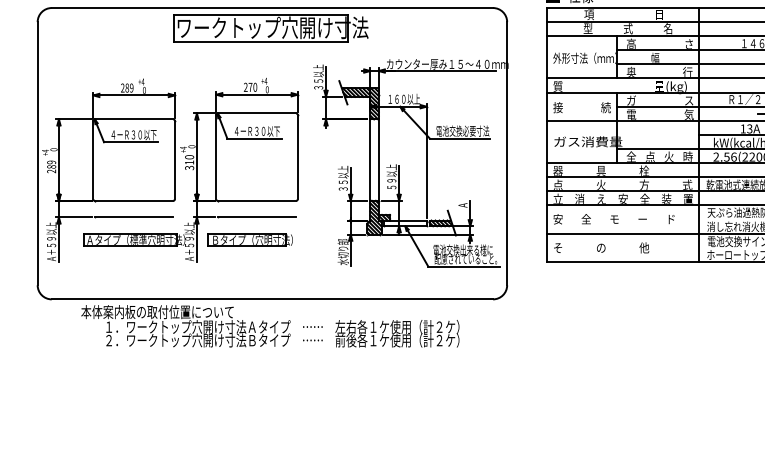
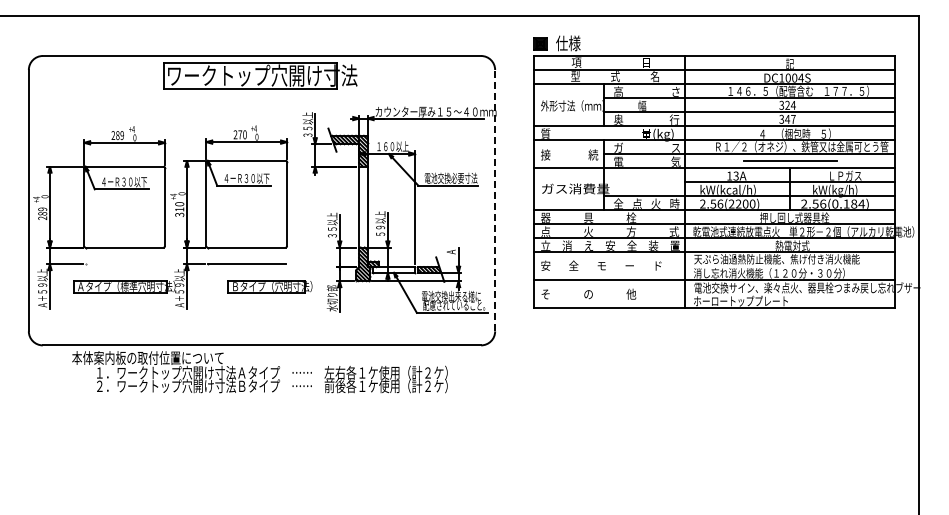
line: (507, 153) -> (495, 200), solid -> dashed
line: (133, 217) -> (124, 264), removed
part: (249, 240) -> (269, 286), moved

